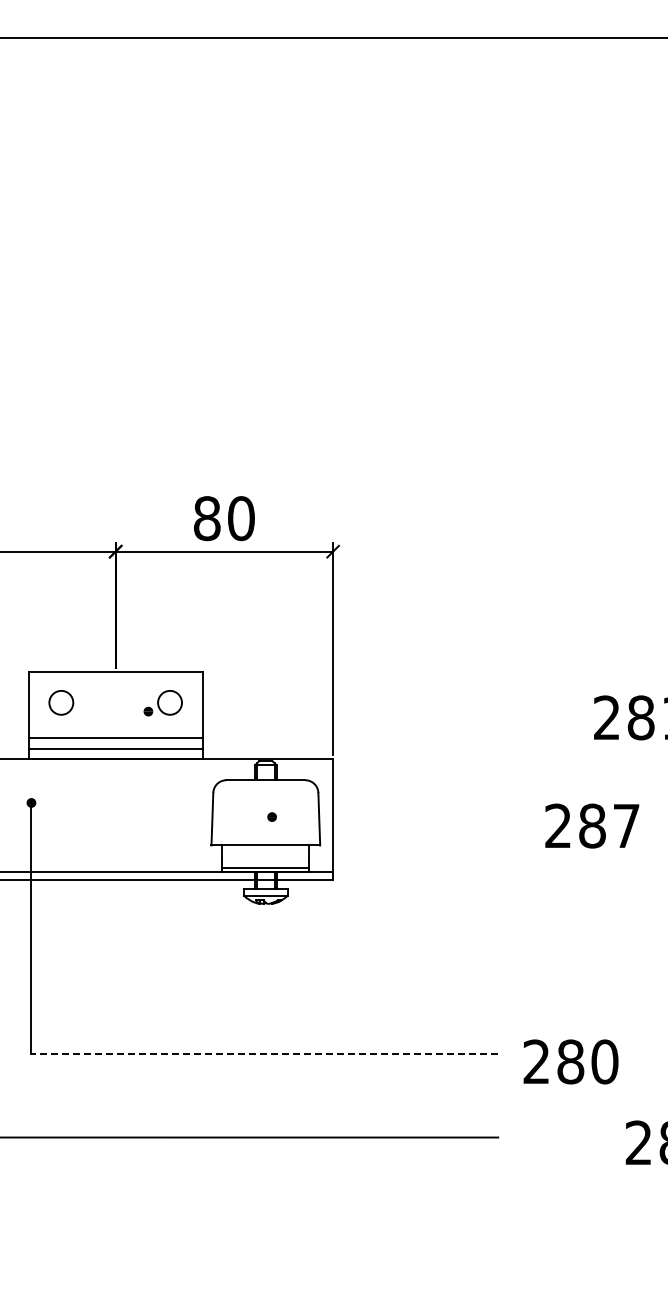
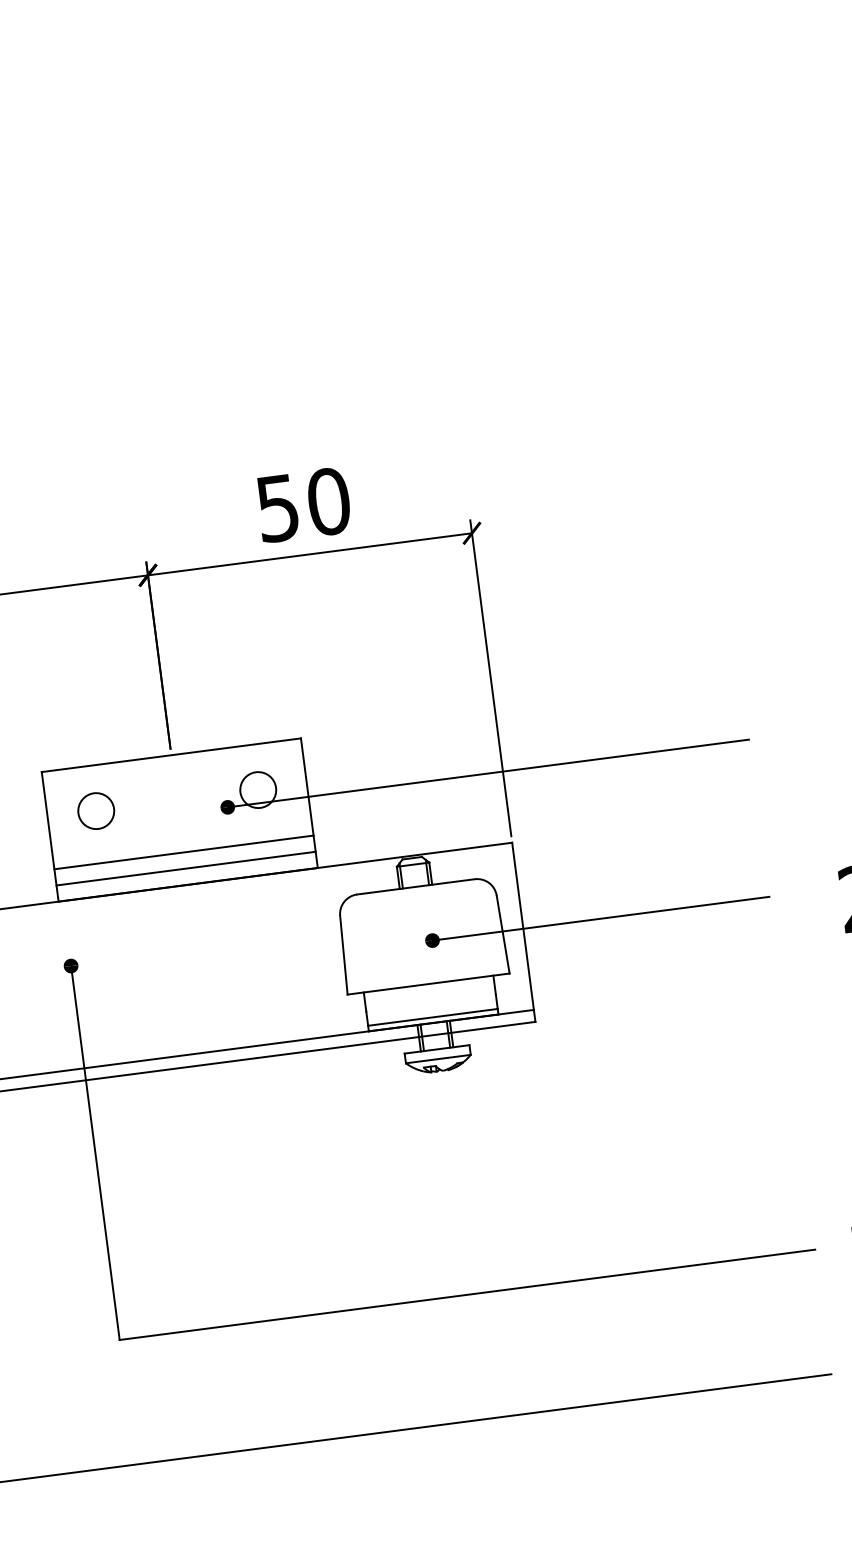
text: (207, 518) -> (278, 508), 80 -> 50
line: (323, 711) -> (488, 773), added
line: (385, 817) -> (601, 919), added
line: (264, 1053) -> (466, 1294), dashed -> solid

